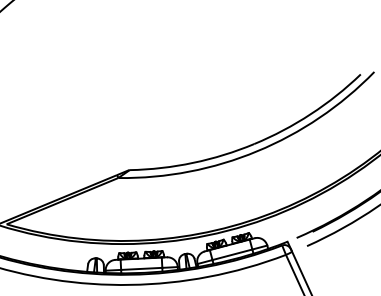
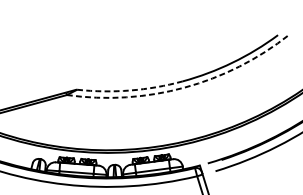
arc: (257, 151) -> (184, 87), solid -> dashed
arc: (193, 162) -> (130, 90), solid -> dashed

